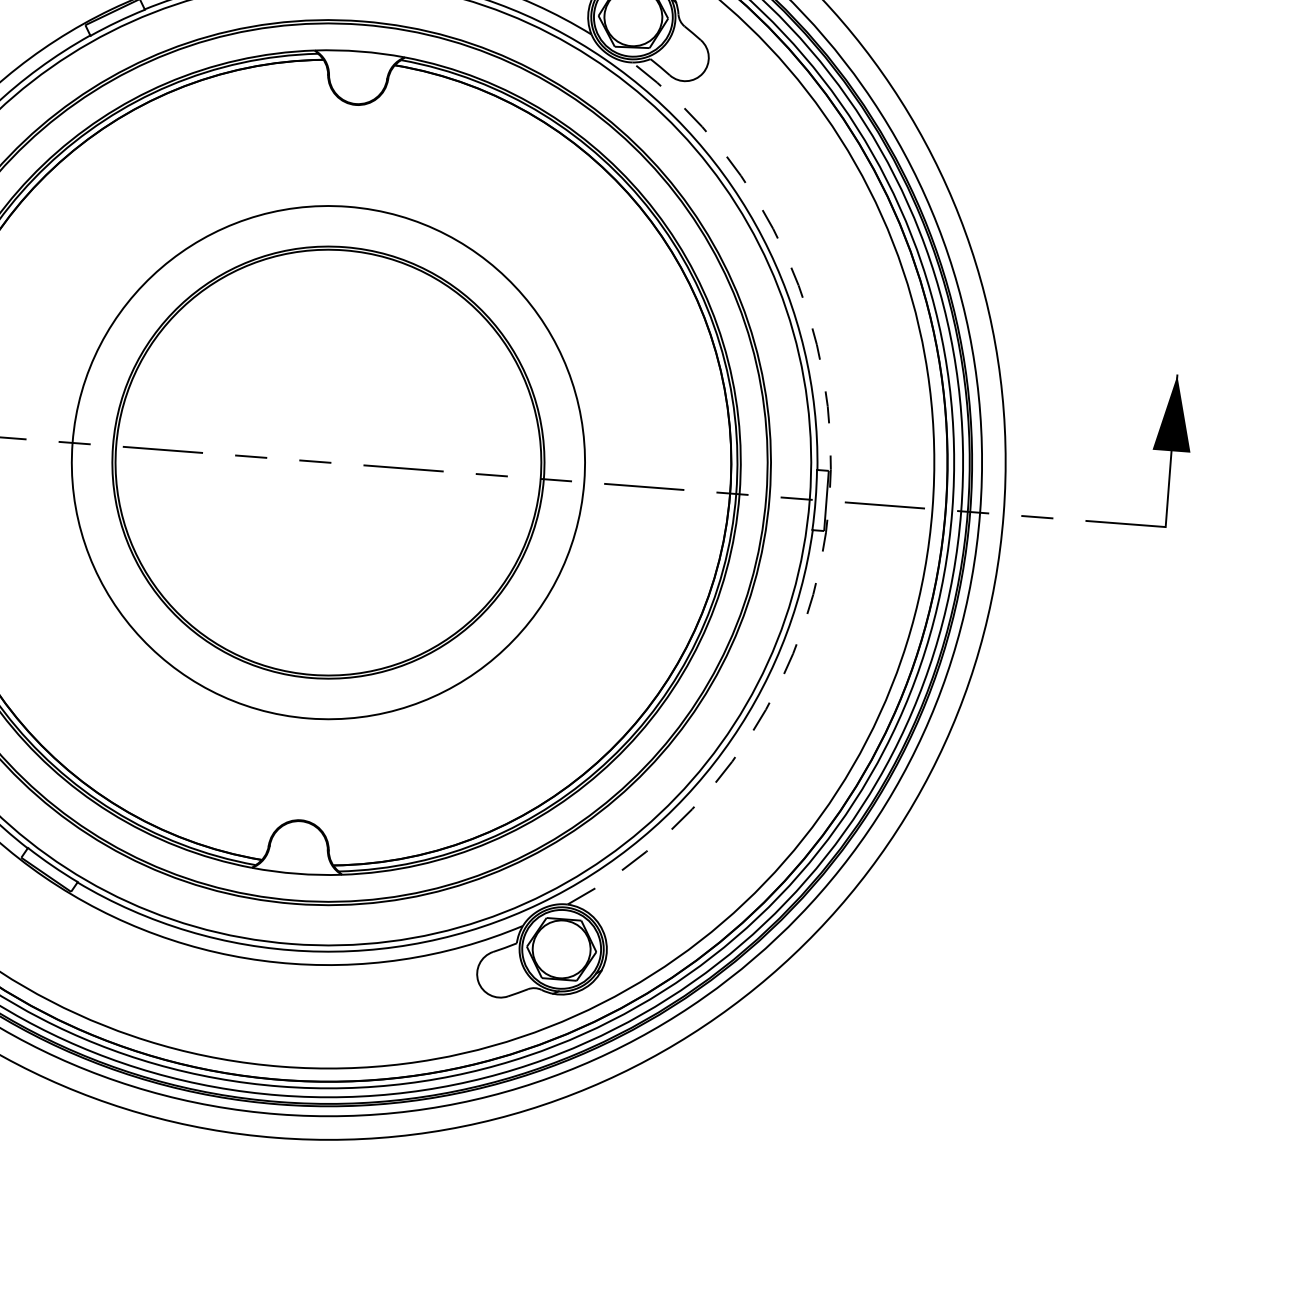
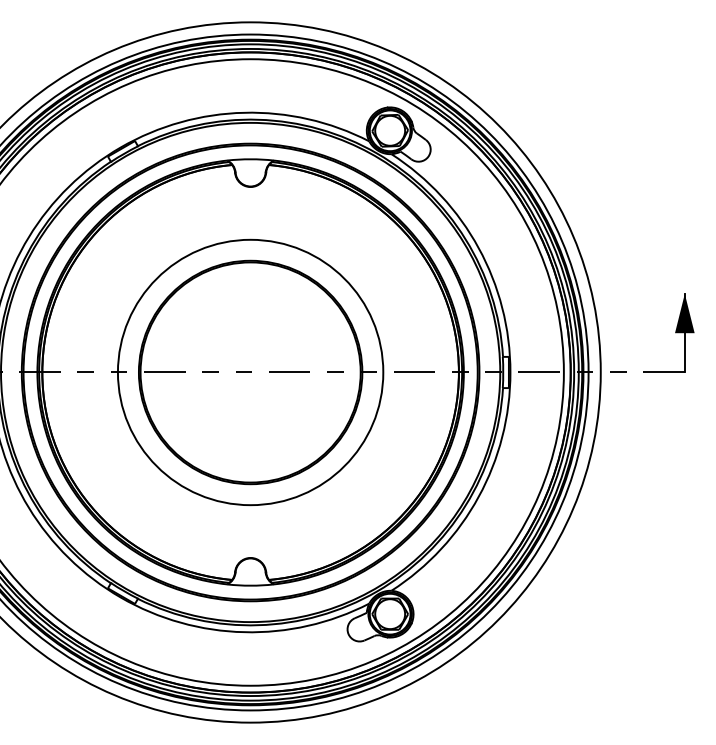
arc: (829, 501) -> (510, 372), dashed -> solid

